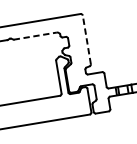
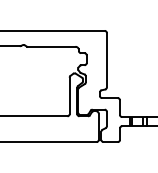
line: (35, 35) -> (51, 46), dashed -> solid
line: (86, 39) -> (106, 59), dashed -> solid

